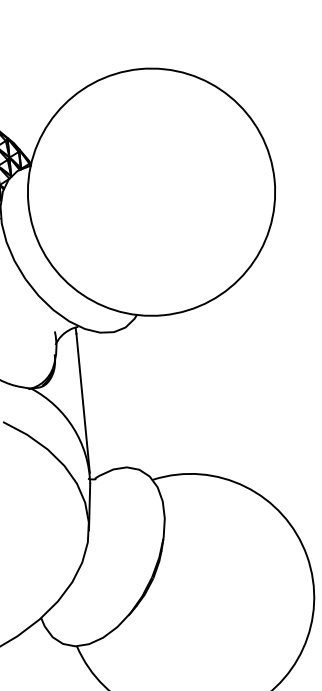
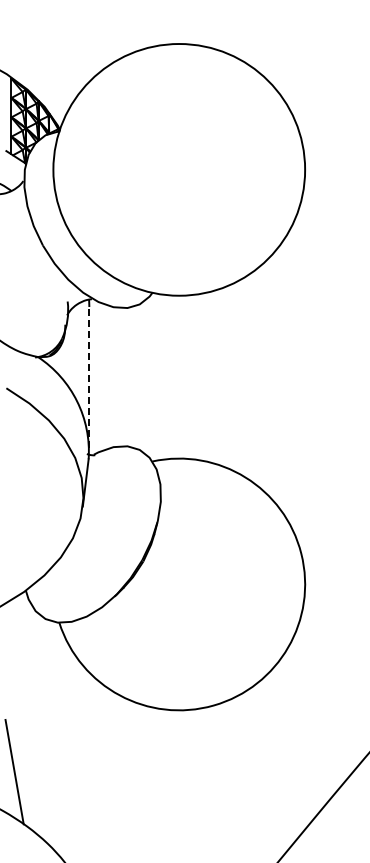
line: (83, 402) -> (89, 376), solid -> dashed

